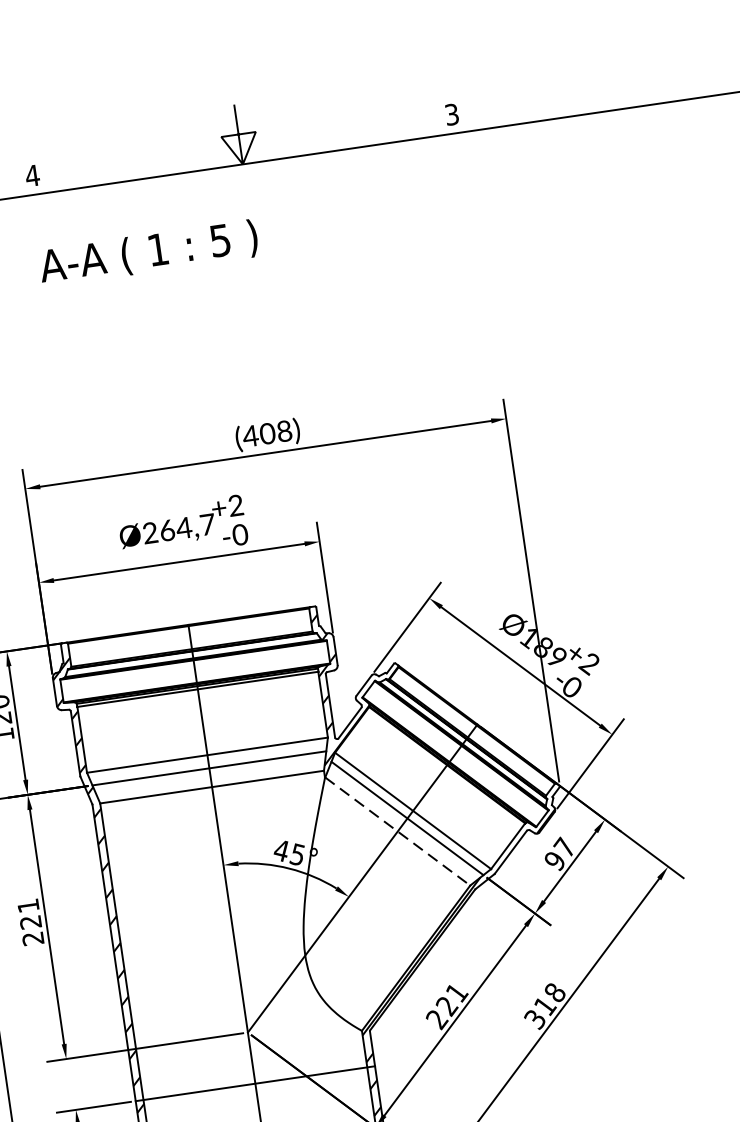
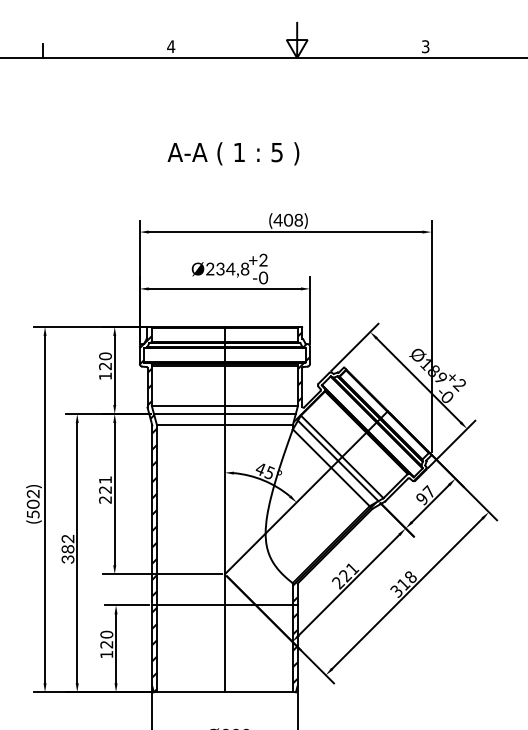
text: (148, 252) -> (233, 153), moved
text: (186, 526) -> (232, 268), Ø264,7 -> Ø234,8
line: (398, 832) -> (331, 468), dashed -> solid

